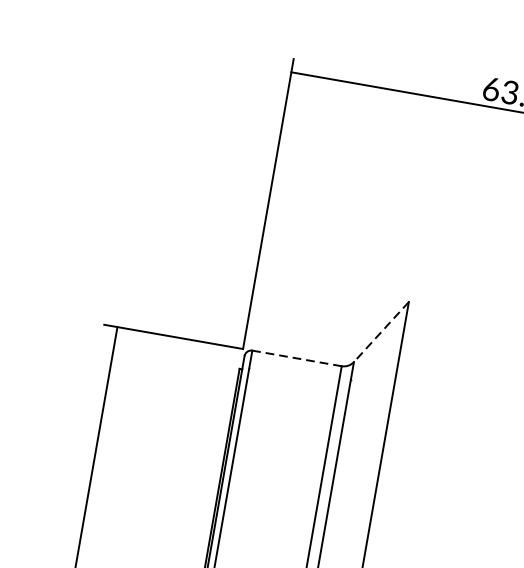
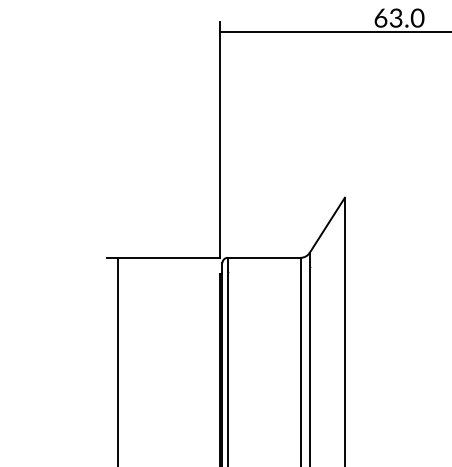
line: (381, 332) -> (327, 225), dashed -> solid
line: (296, 357) -> (263, 257), dashed -> solid

